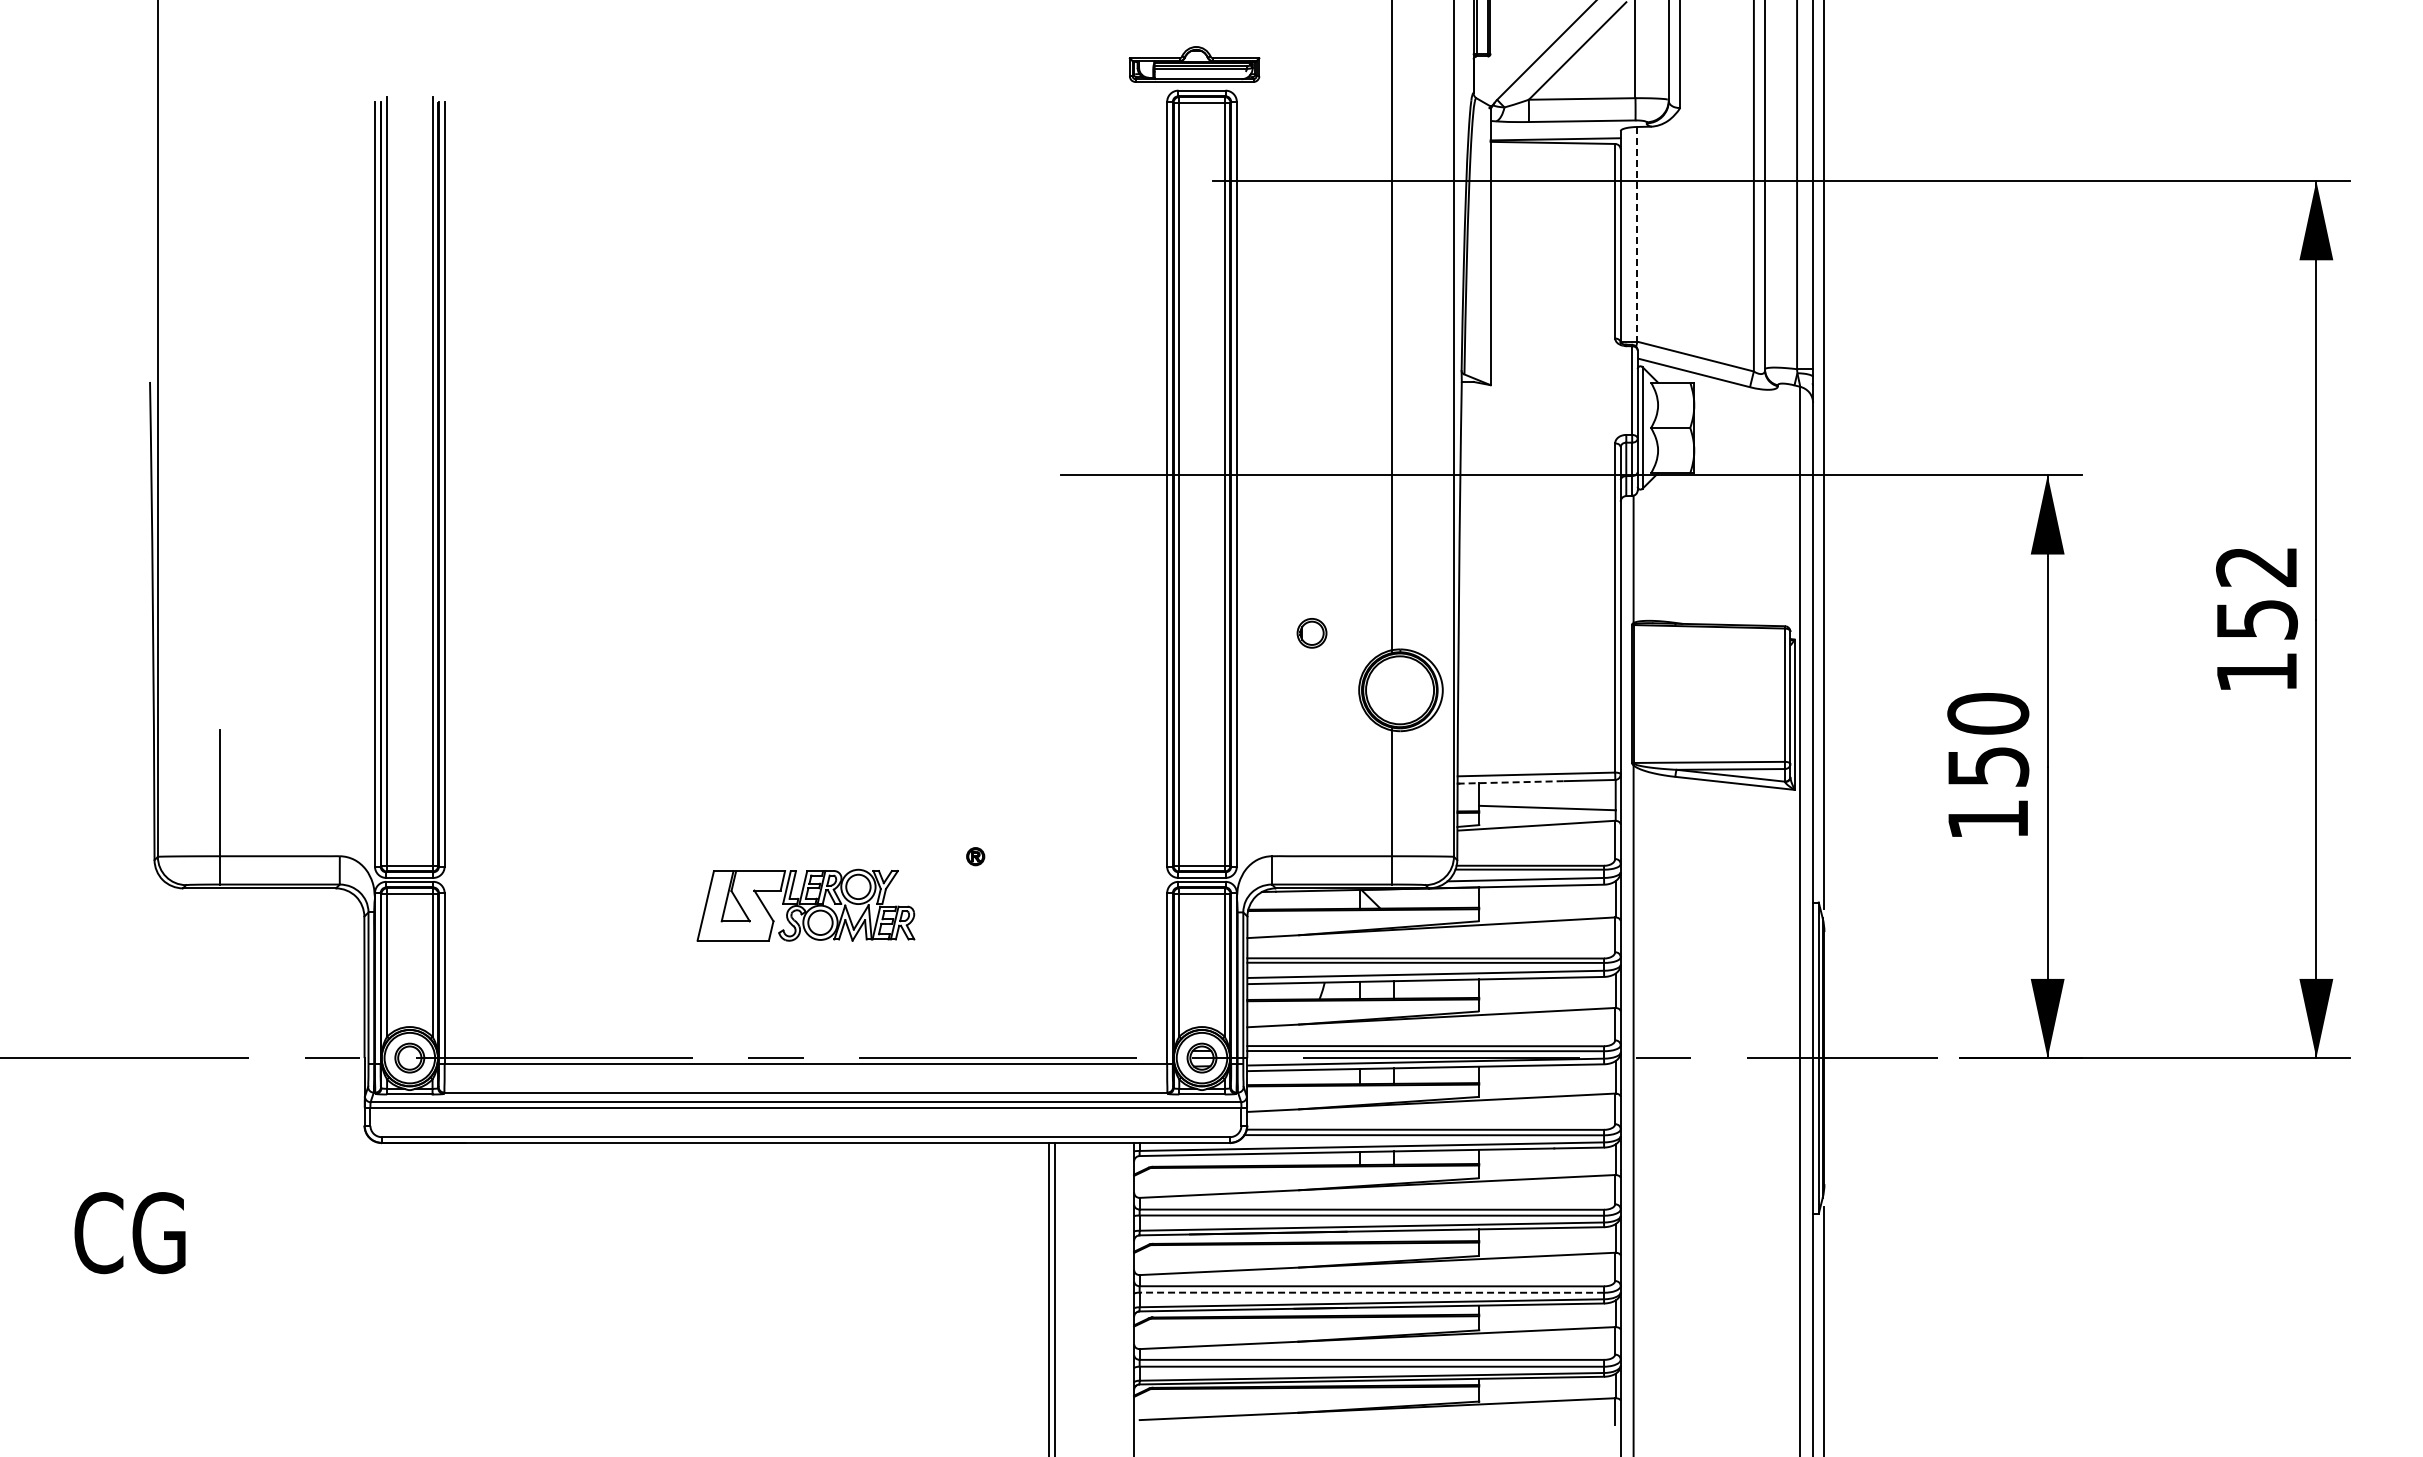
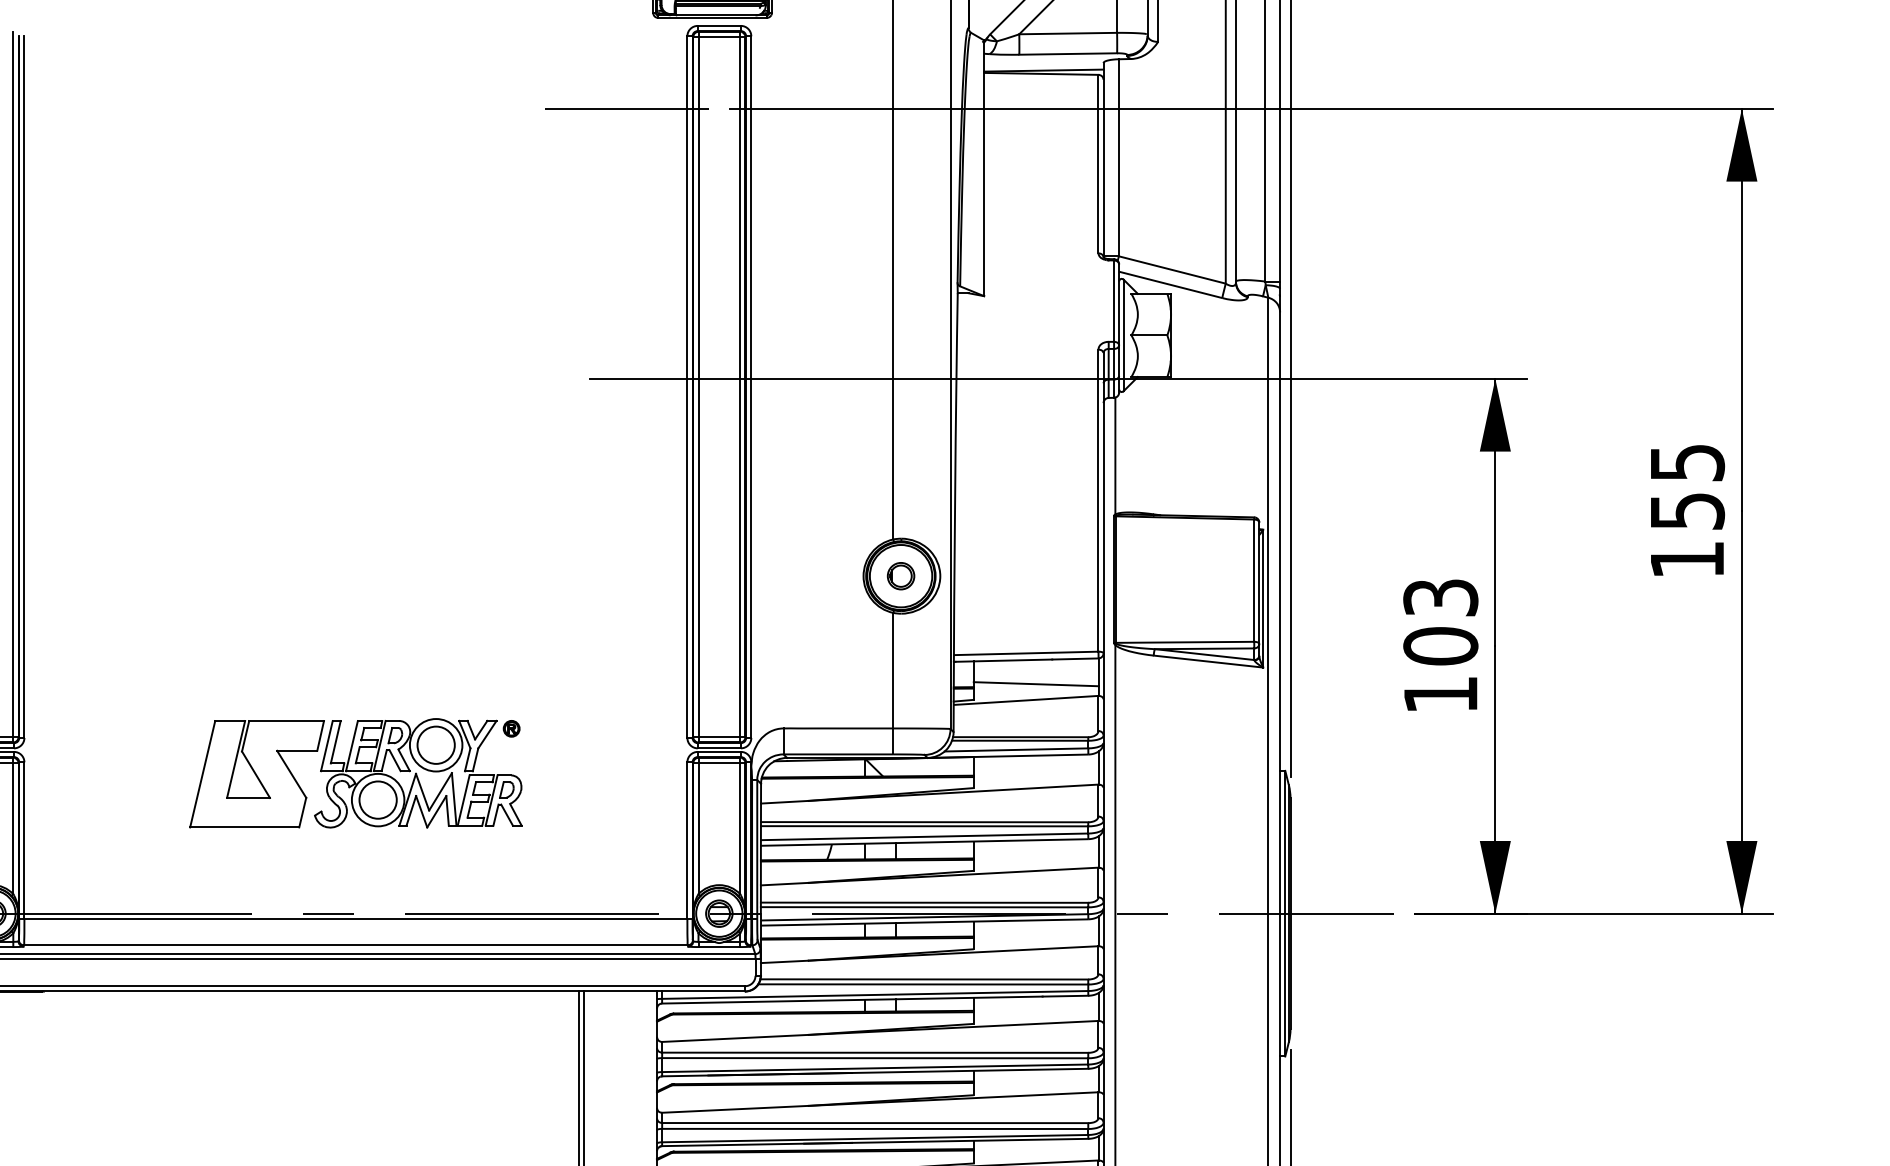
line: (1100, 181) -> (626, 109), added
line: (1637, 234) -> (1118, 157), dashed -> solid
text: (2256, 566) -> (1686, 462), 152 -> 155
part: (1311, 633) -> (900, 576), moved
text: (1988, 740) -> (1441, 622), 150 -> 103
line: (1511, 782) -> (1003, 660), dashed -> solid
part: (805, 905) -> (355, 773), size x1.67
line: (1371, 1292) -> (874, 1128), dashed -> solid

